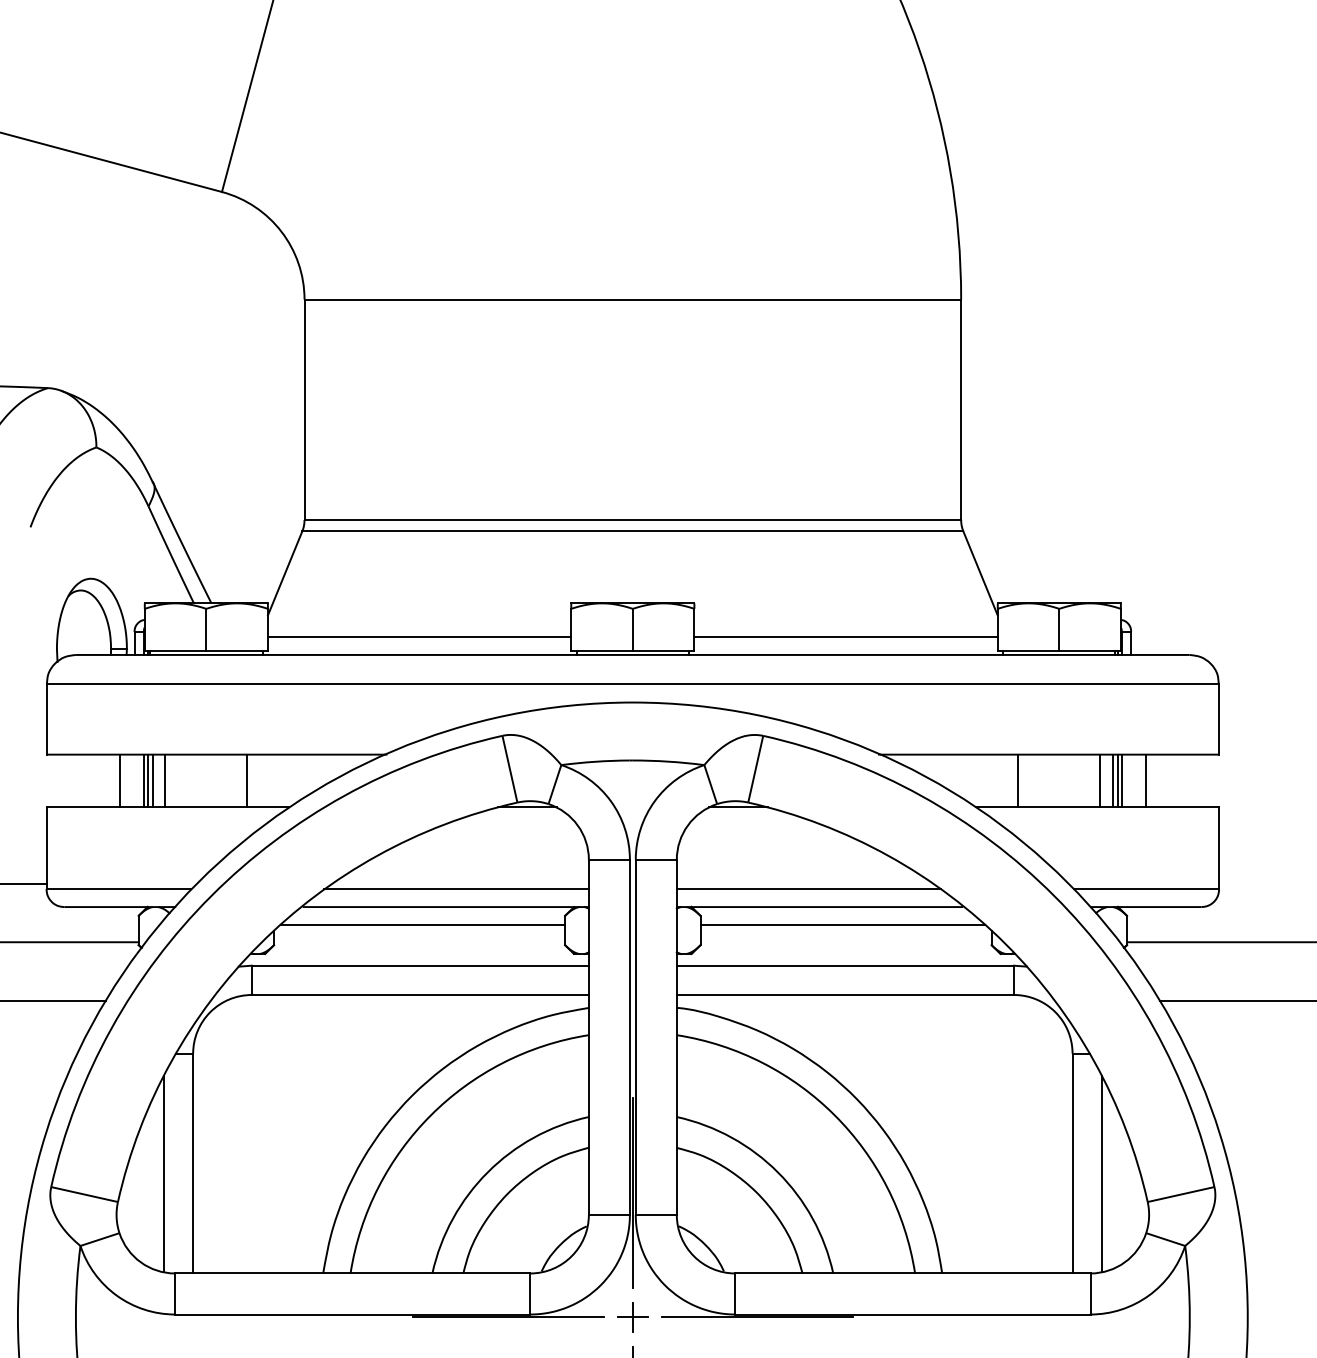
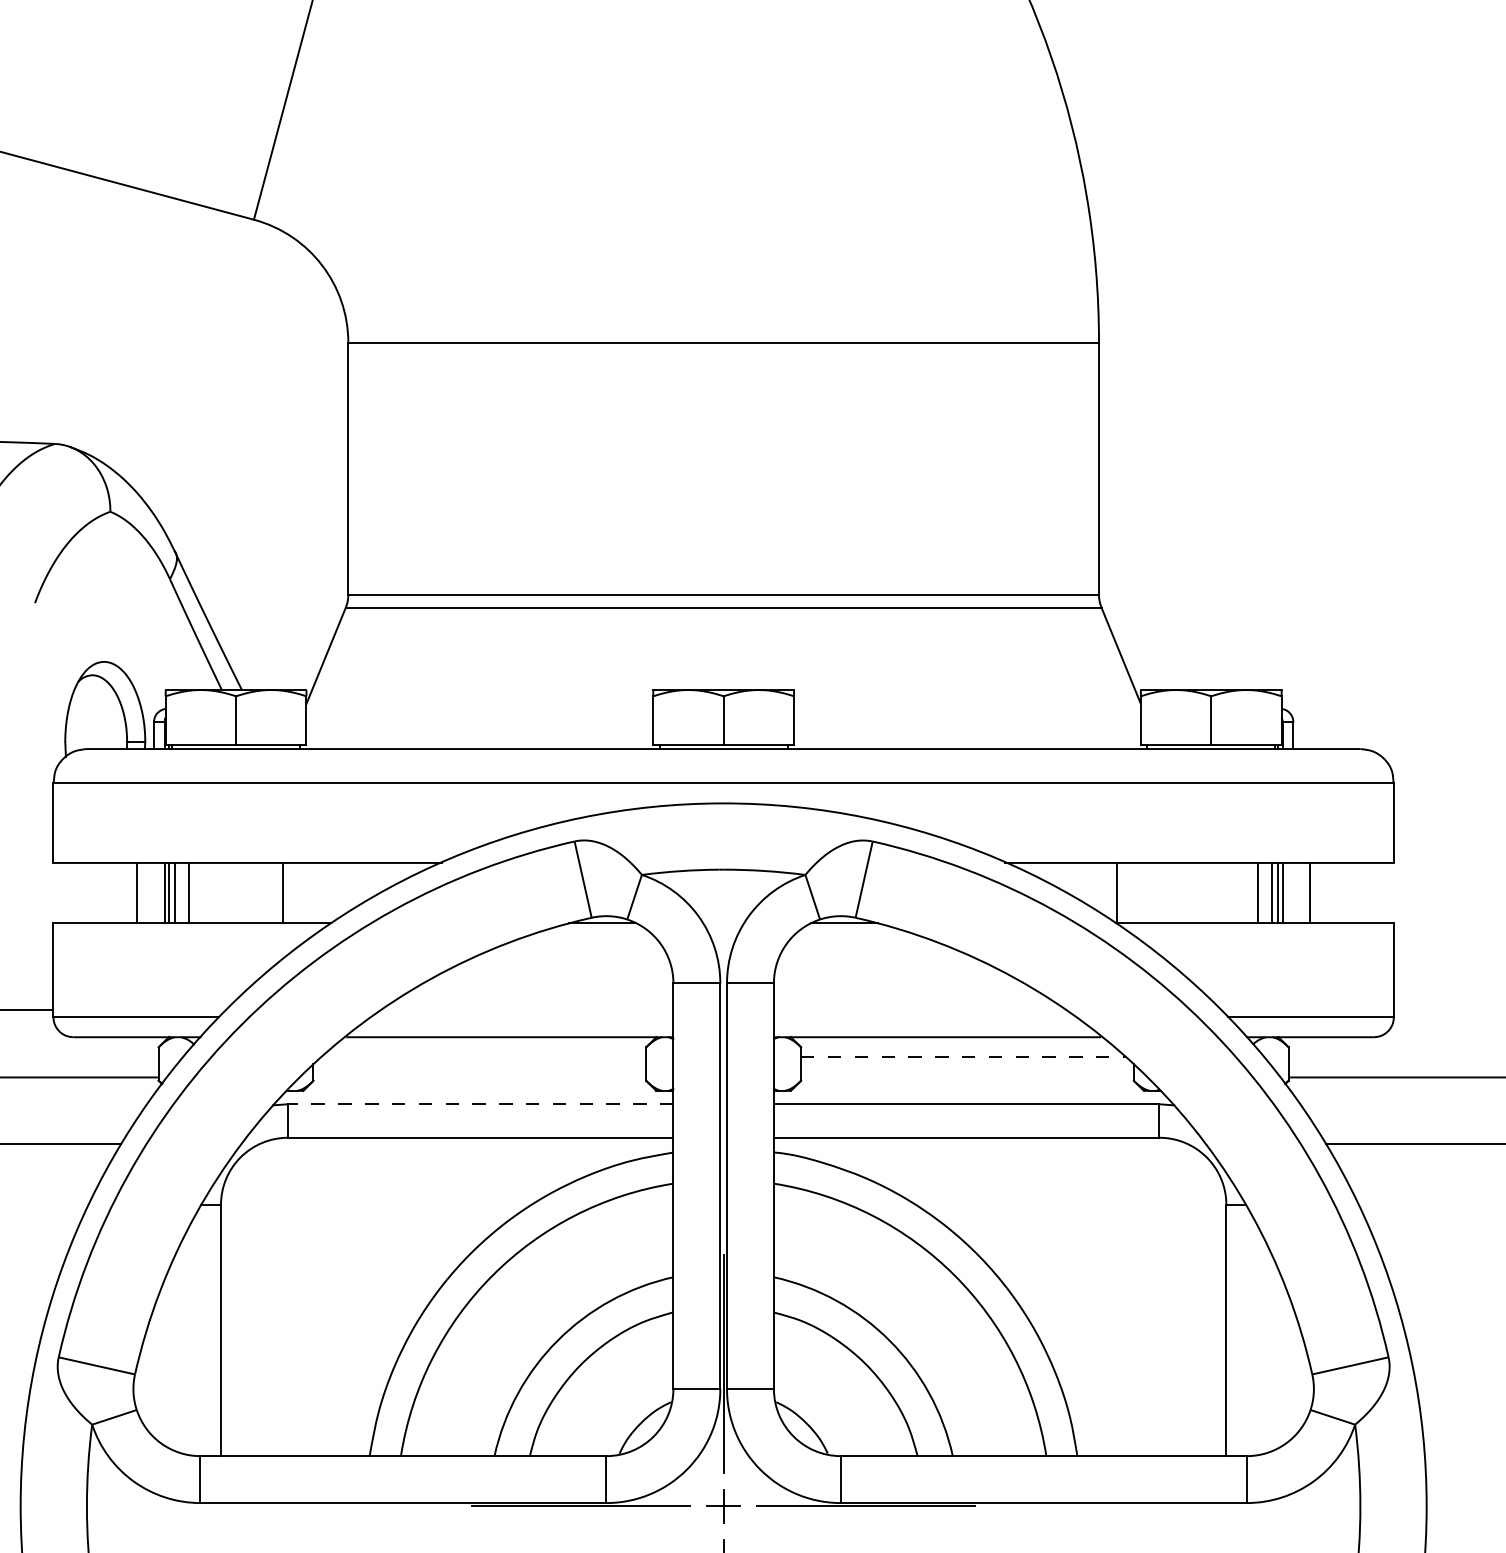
line: (419, 637) -> (479, 728), removed
line: (846, 637) -> (967, 728), removed
line: (1018, 780) -> (1117, 892), moved
line: (456, 889) -> (521, 1017), removed
line: (808, 889) -> (924, 1017), removed
line: (422, 924) -> (483, 1057), removed
line: (842, 924) -> (963, 1057), solid -> dashed
line: (420, 965) -> (480, 1104), solid -> dashed
line: (163, 1174) -> (187, 1342), removed
line: (1101, 1174) -> (1259, 1342), removed

